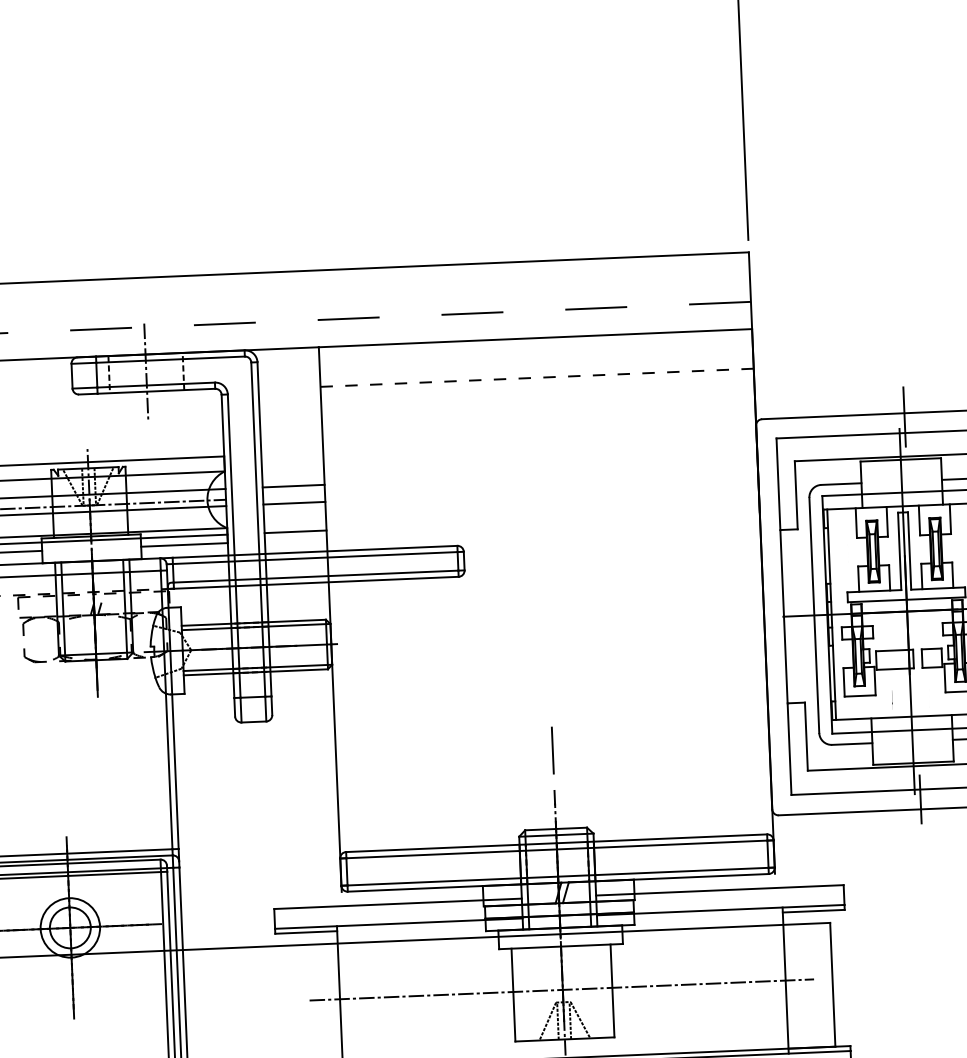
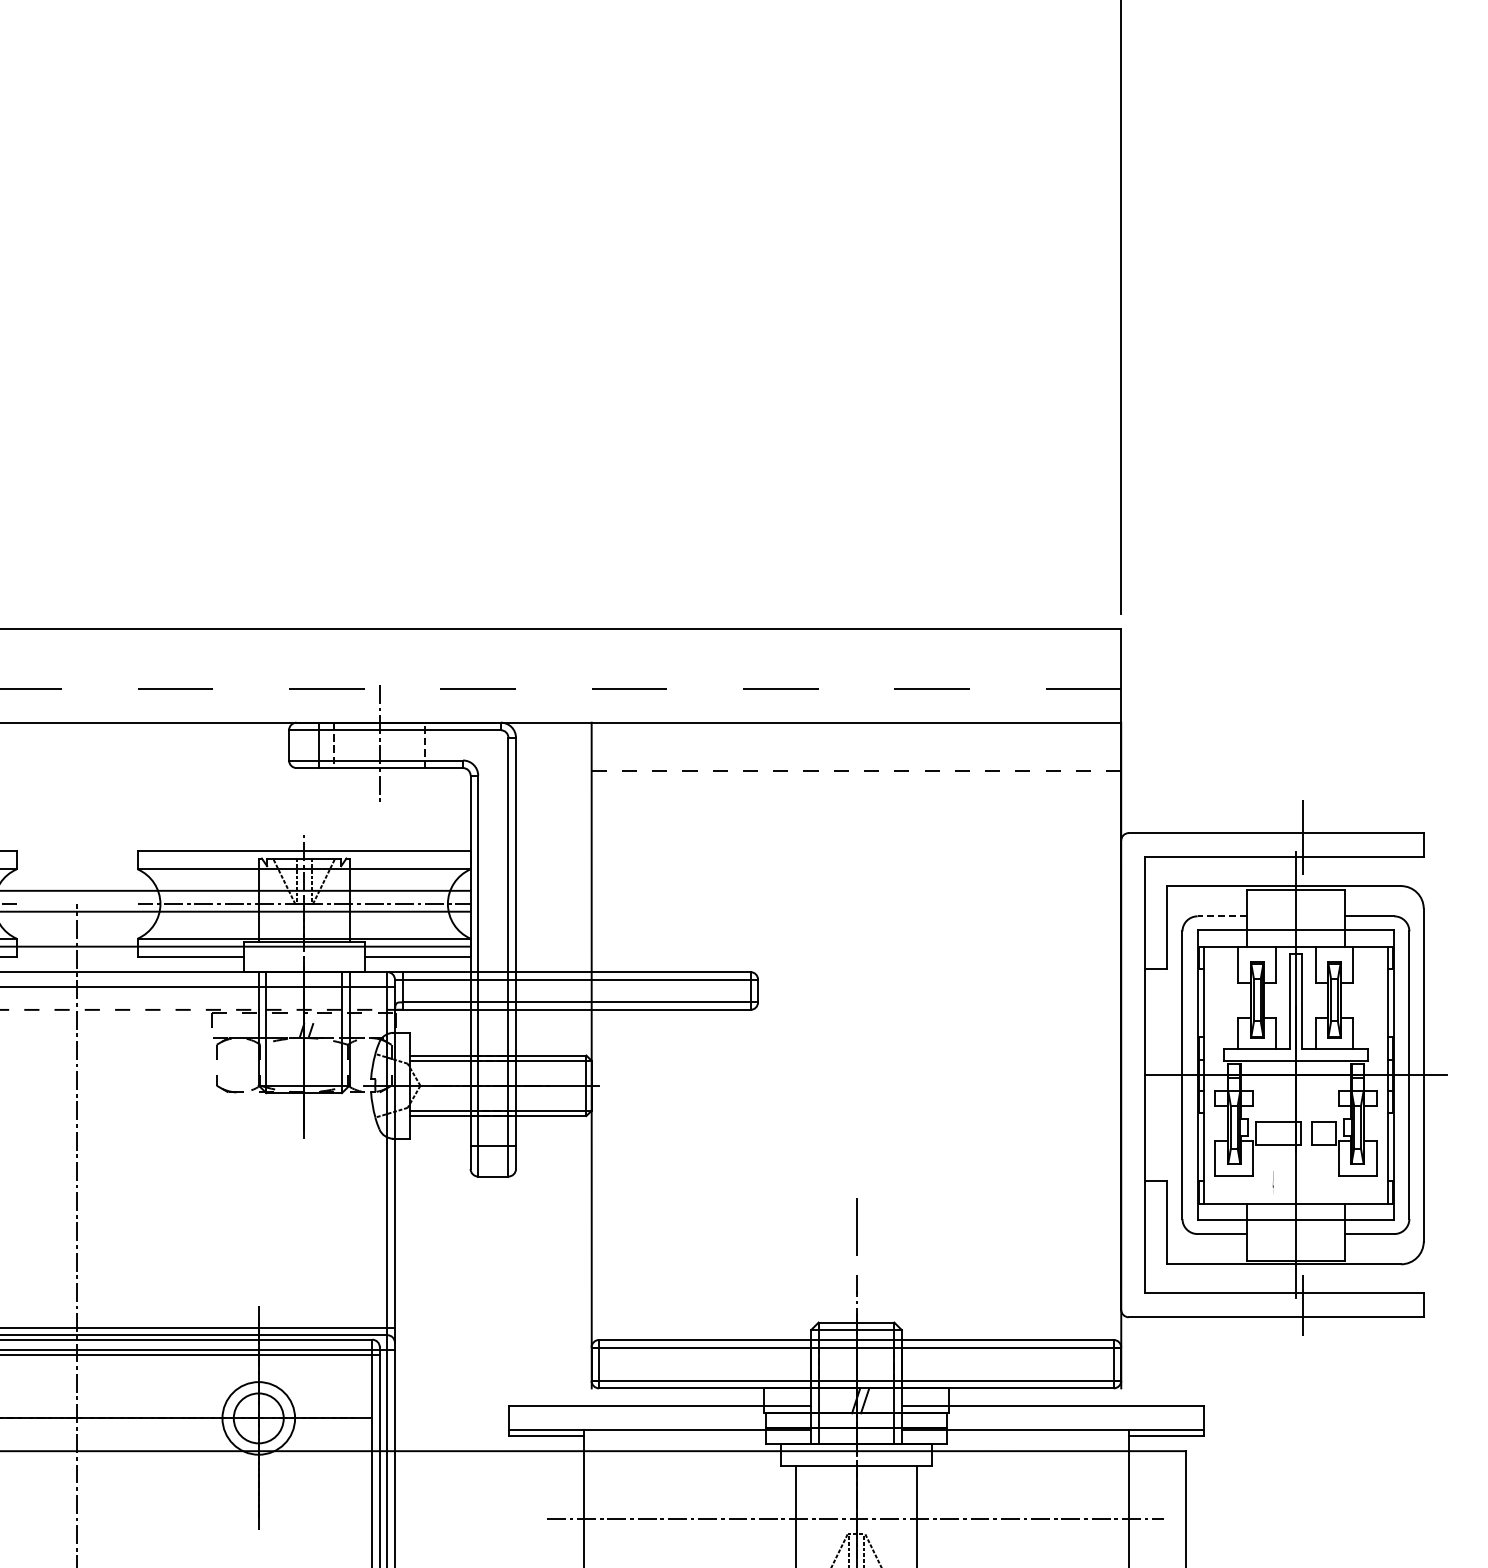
line: (841, 484) -> (1222, 916), solid -> dashed
line: (293, 485) -> (553, 890), removed
line: (294, 503) -> (553, 911), removed
line: (295, 531) -> (553, 946), removed

